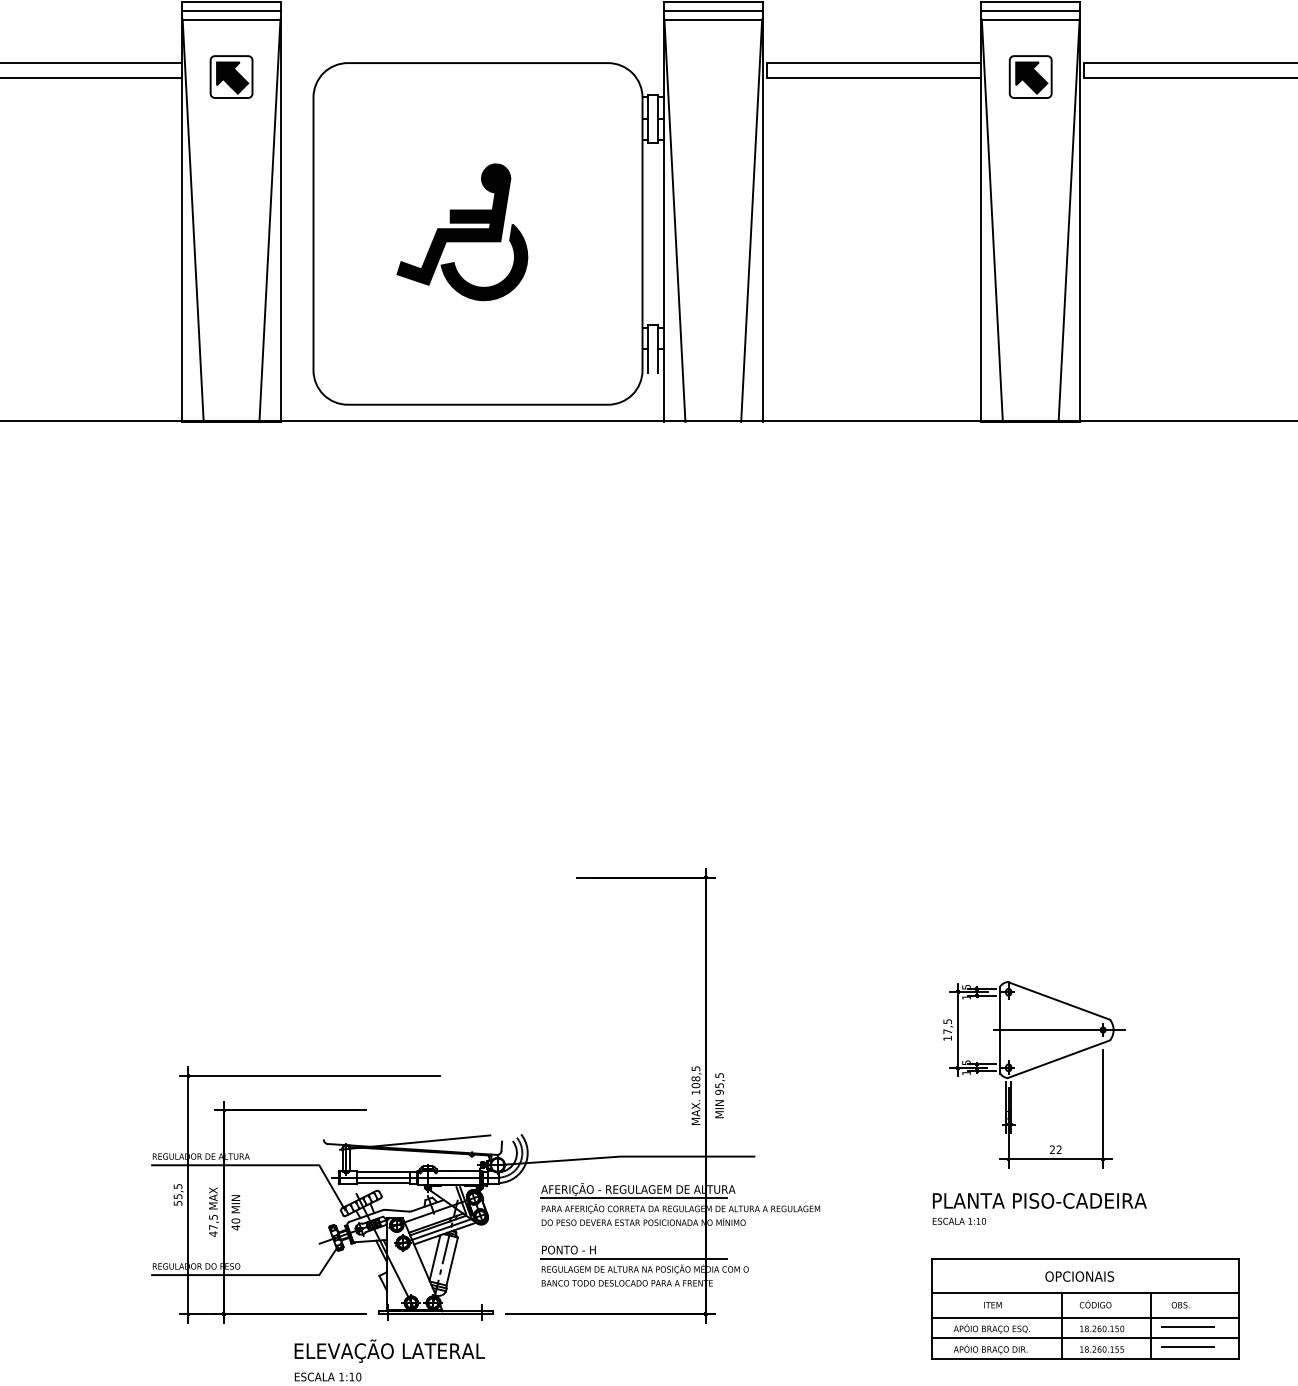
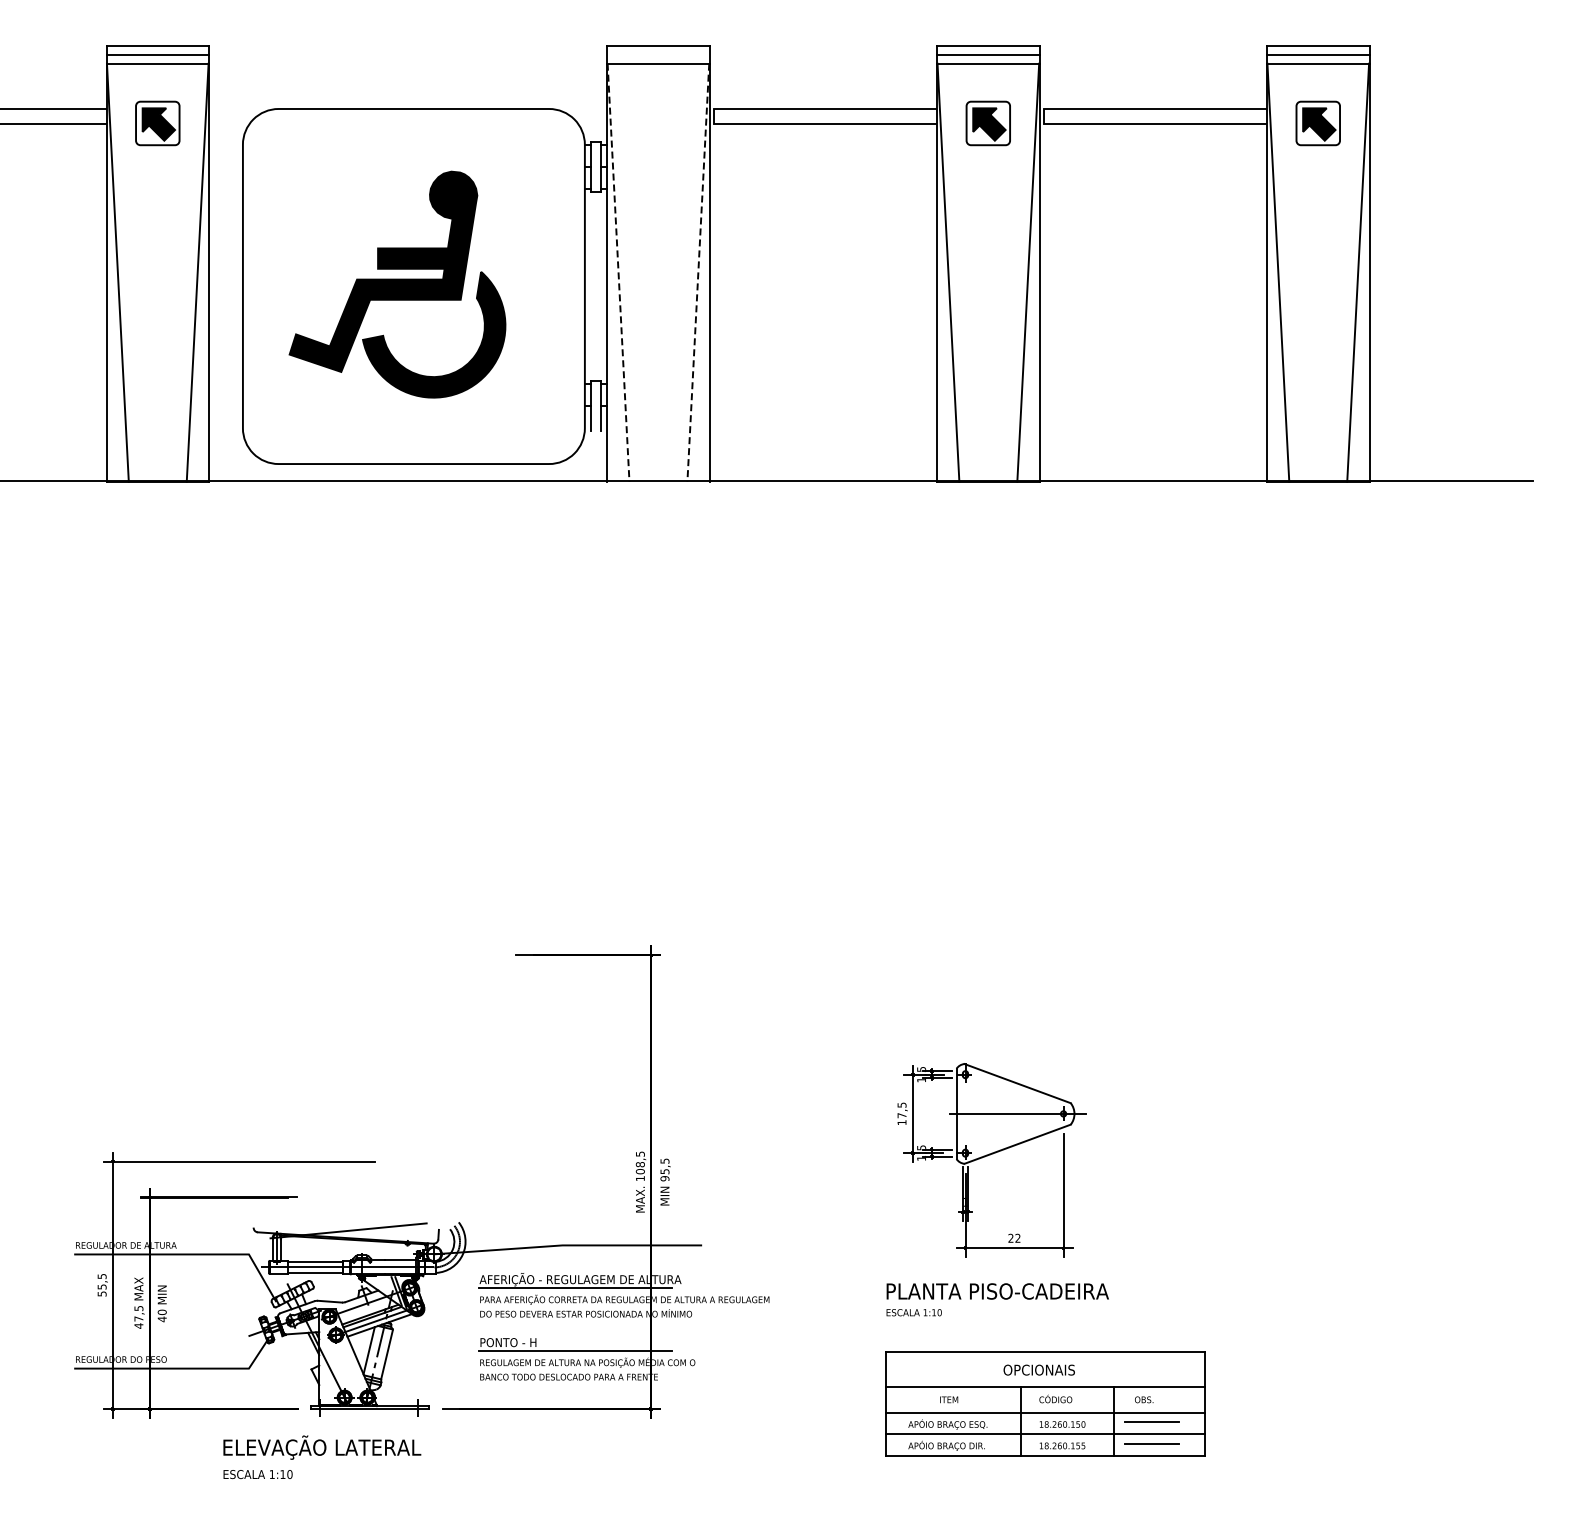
line: (713, 10) -> (658, 54), removed
line: (674, 221) -> (618, 273), solid -> dashed
line: (751, 221) -> (698, 273), solid -> dashed
part: (462, 231) -> (397, 284), size x1.6

